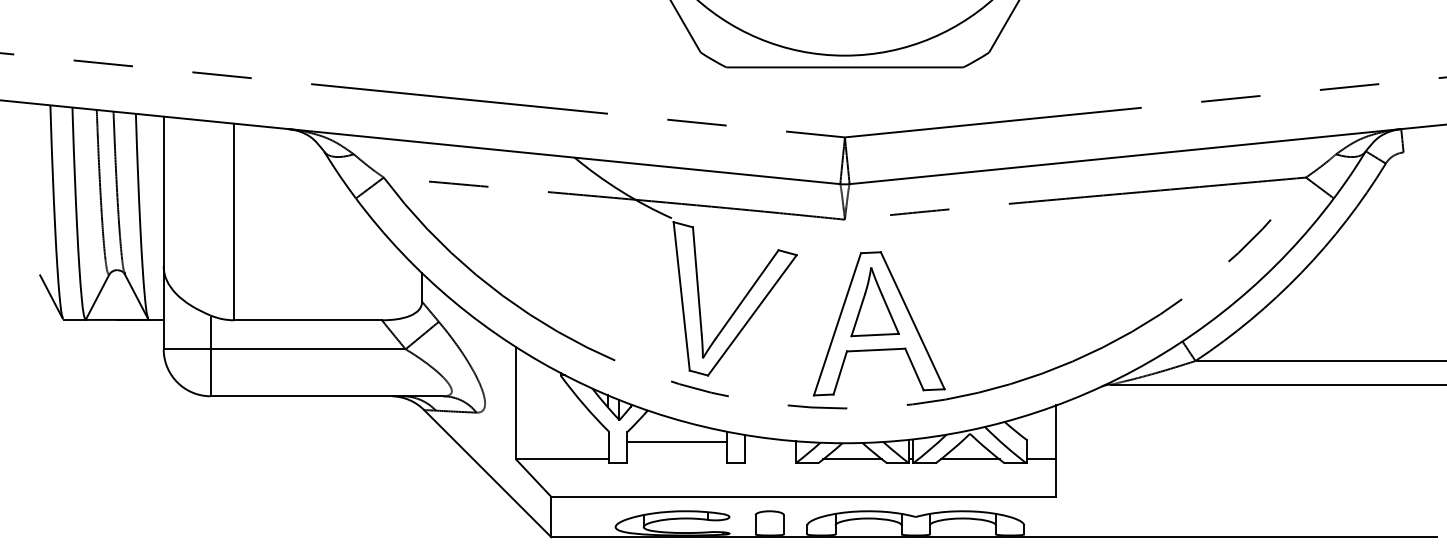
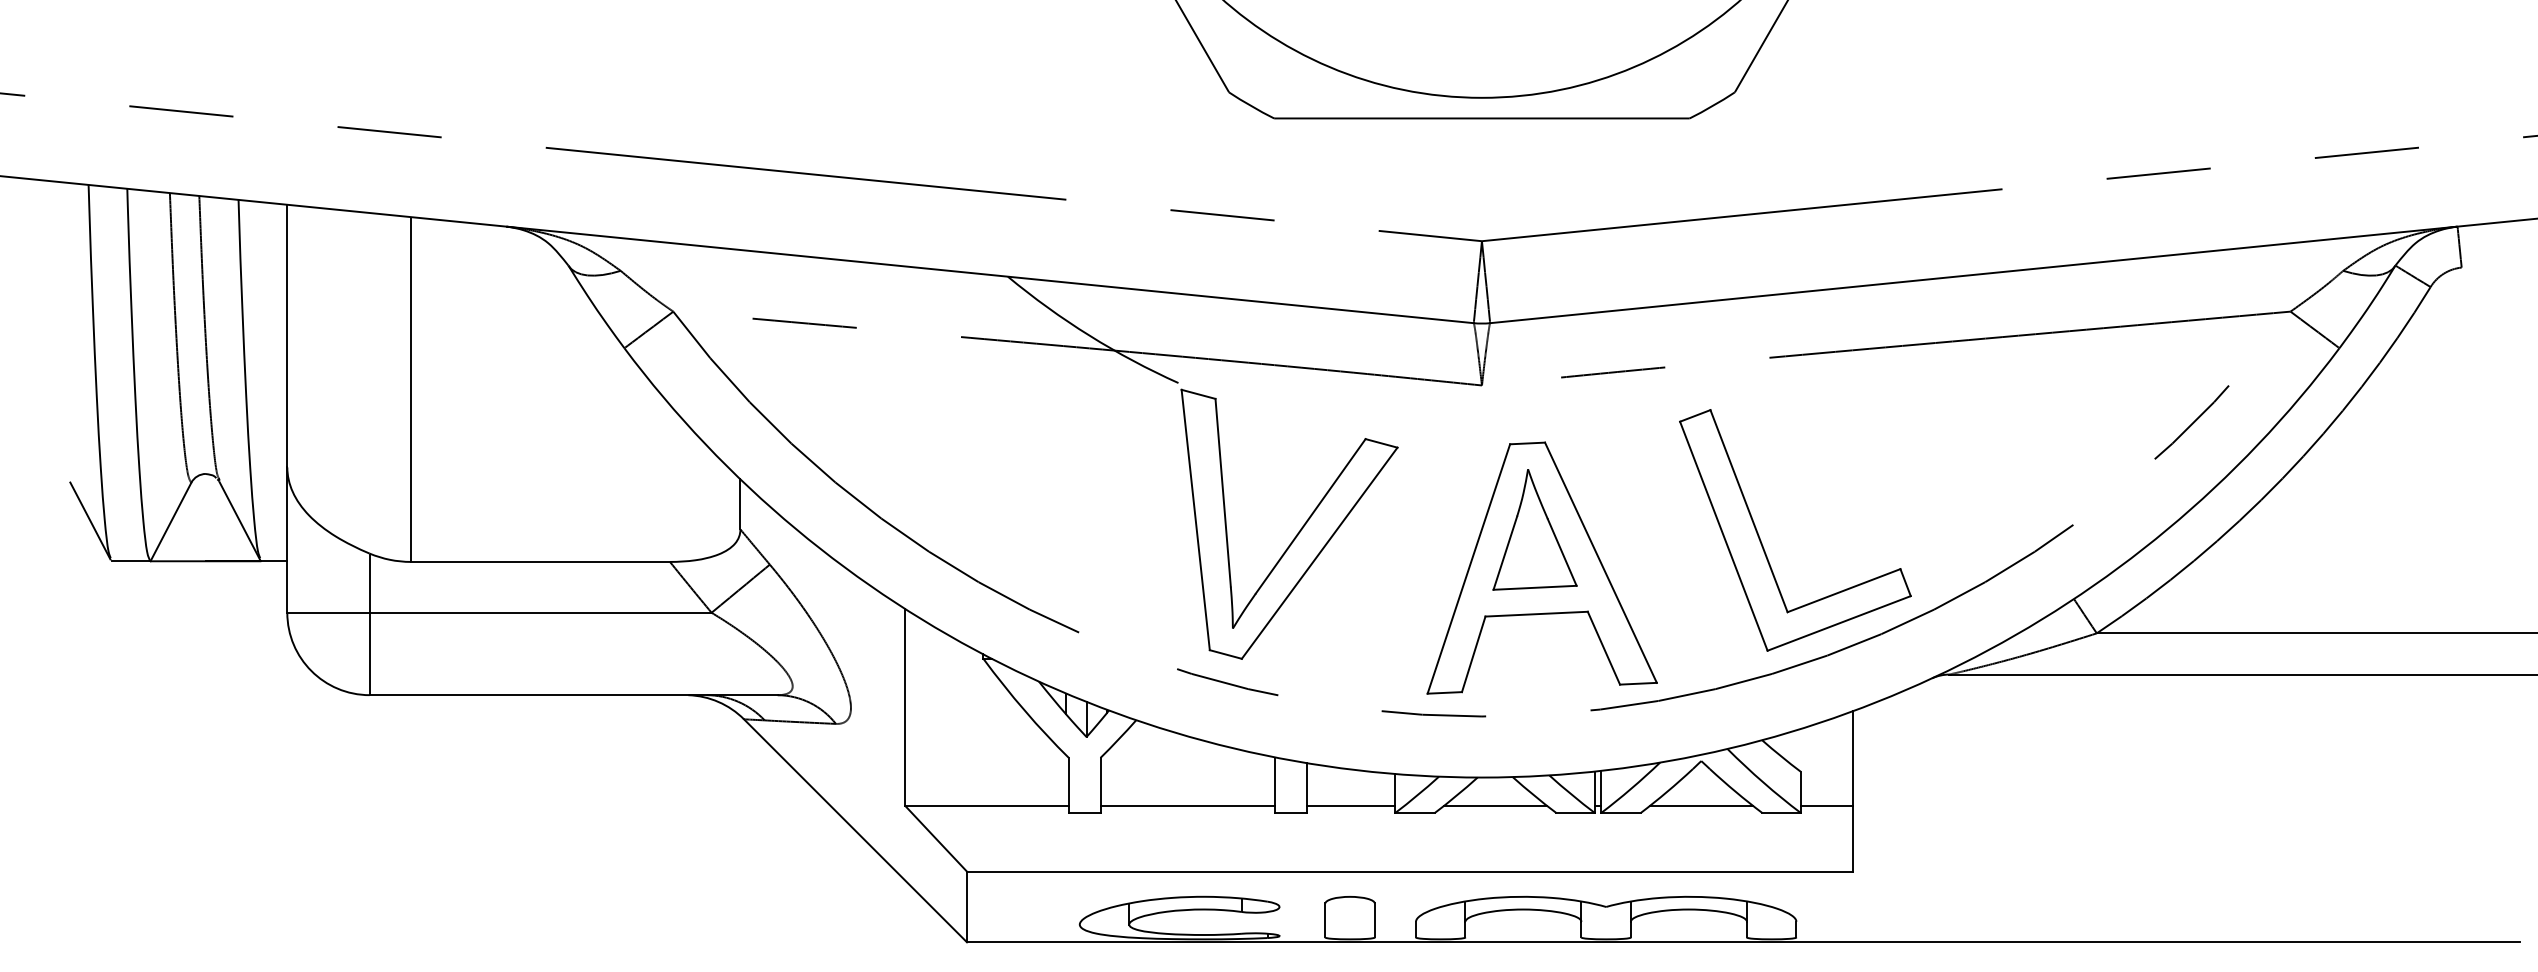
part: (1005, 309) -> (1763, 542), added
line: (676, 442) -> (1186, 806), moved
line: (769, 459) -> (1349, 806), added

